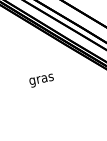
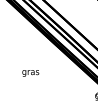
text: (41, 80) -> (30, 73), moved

